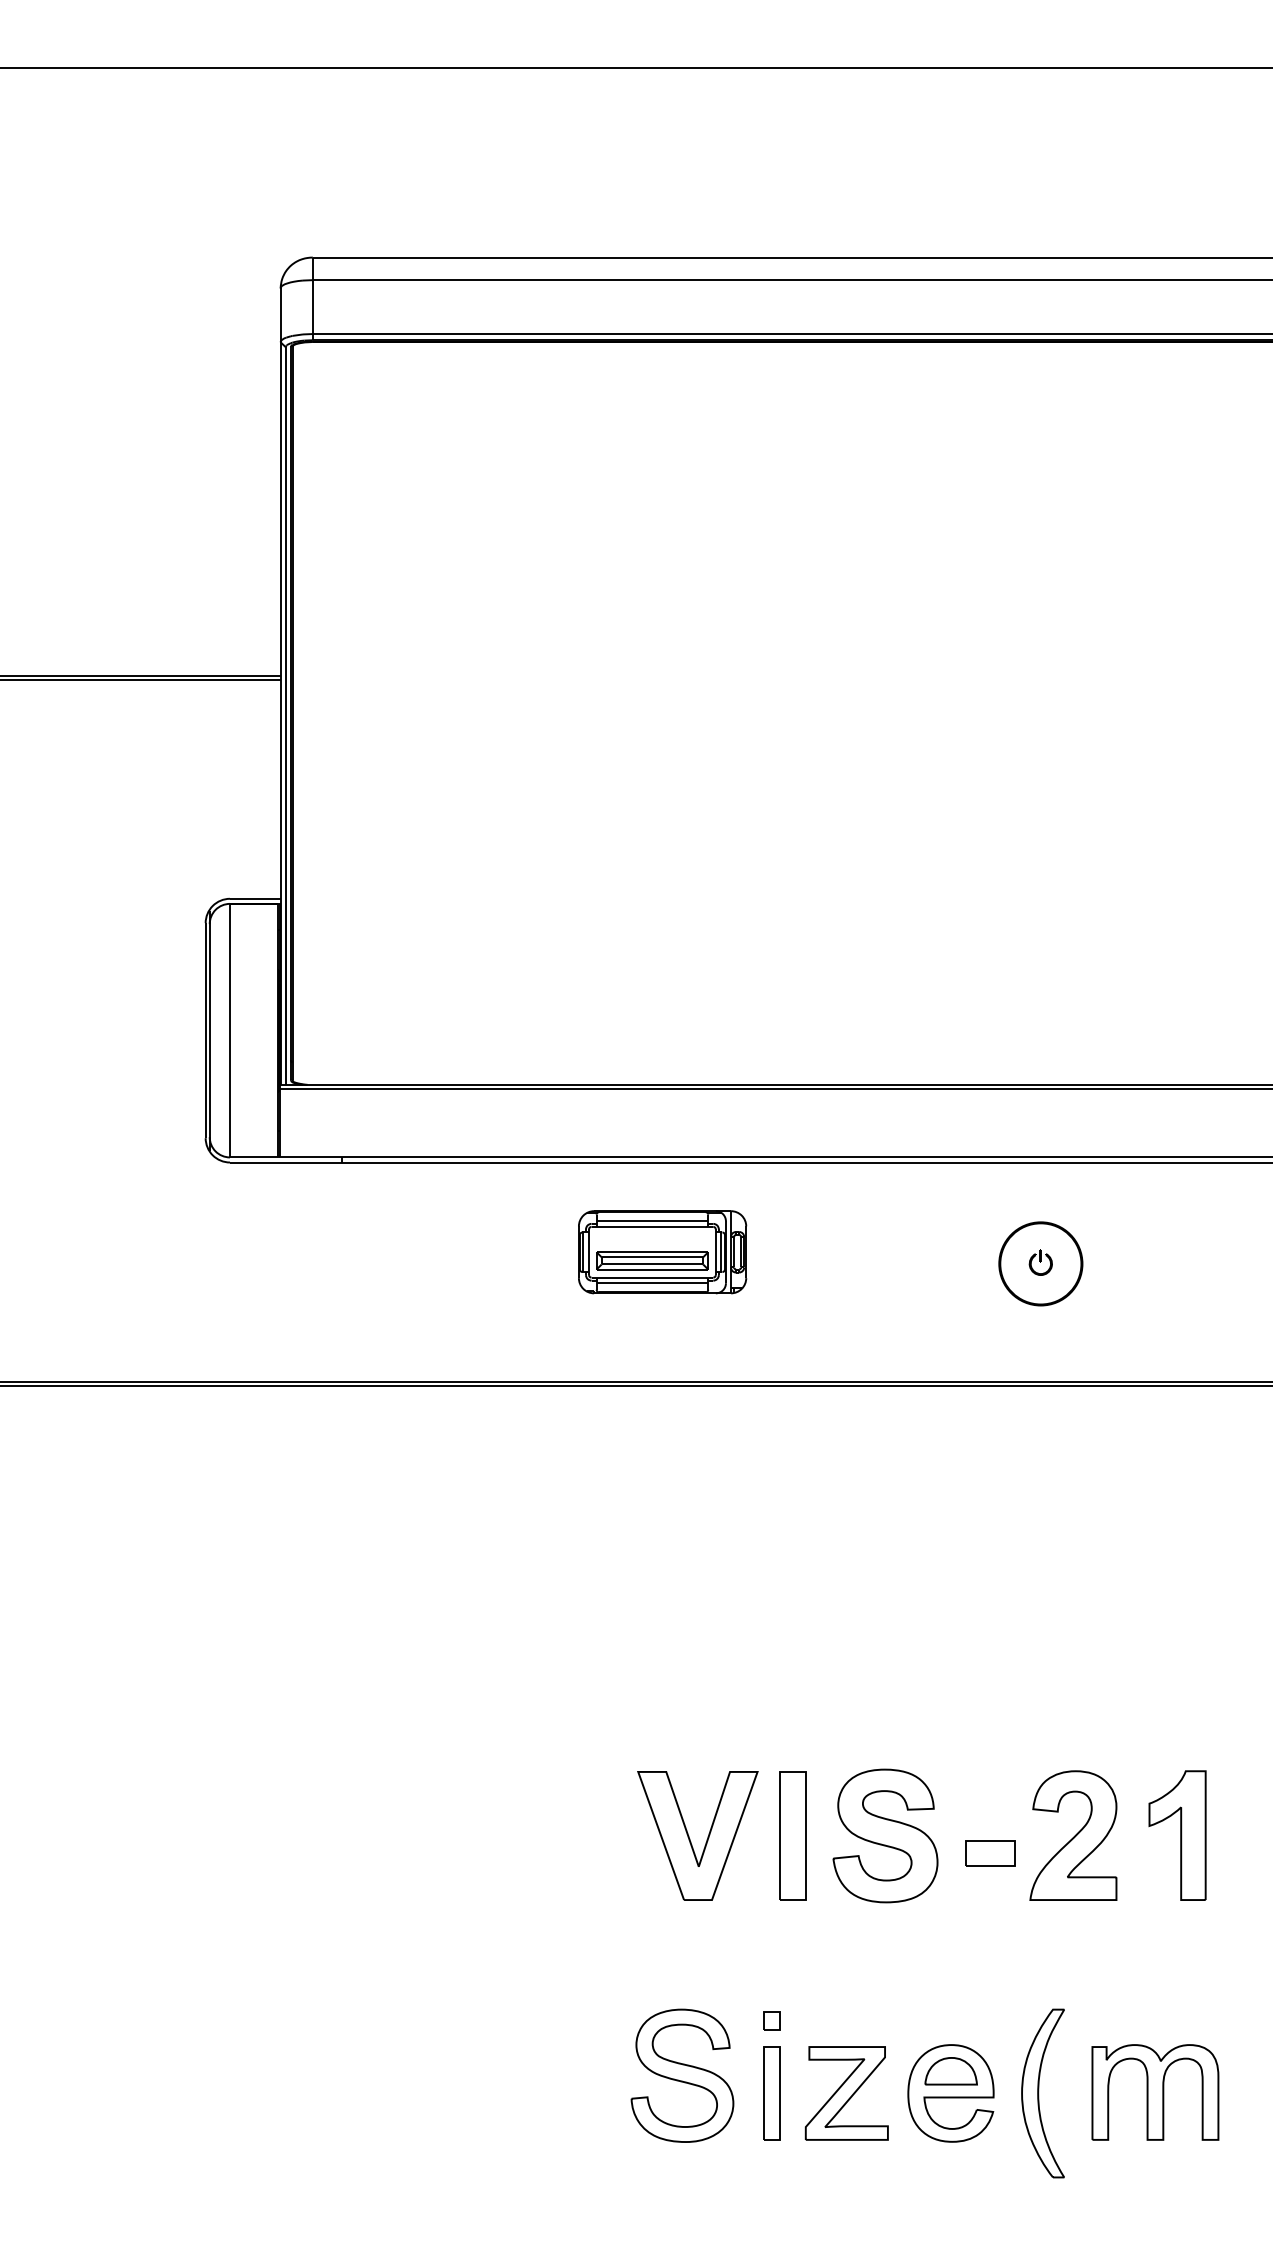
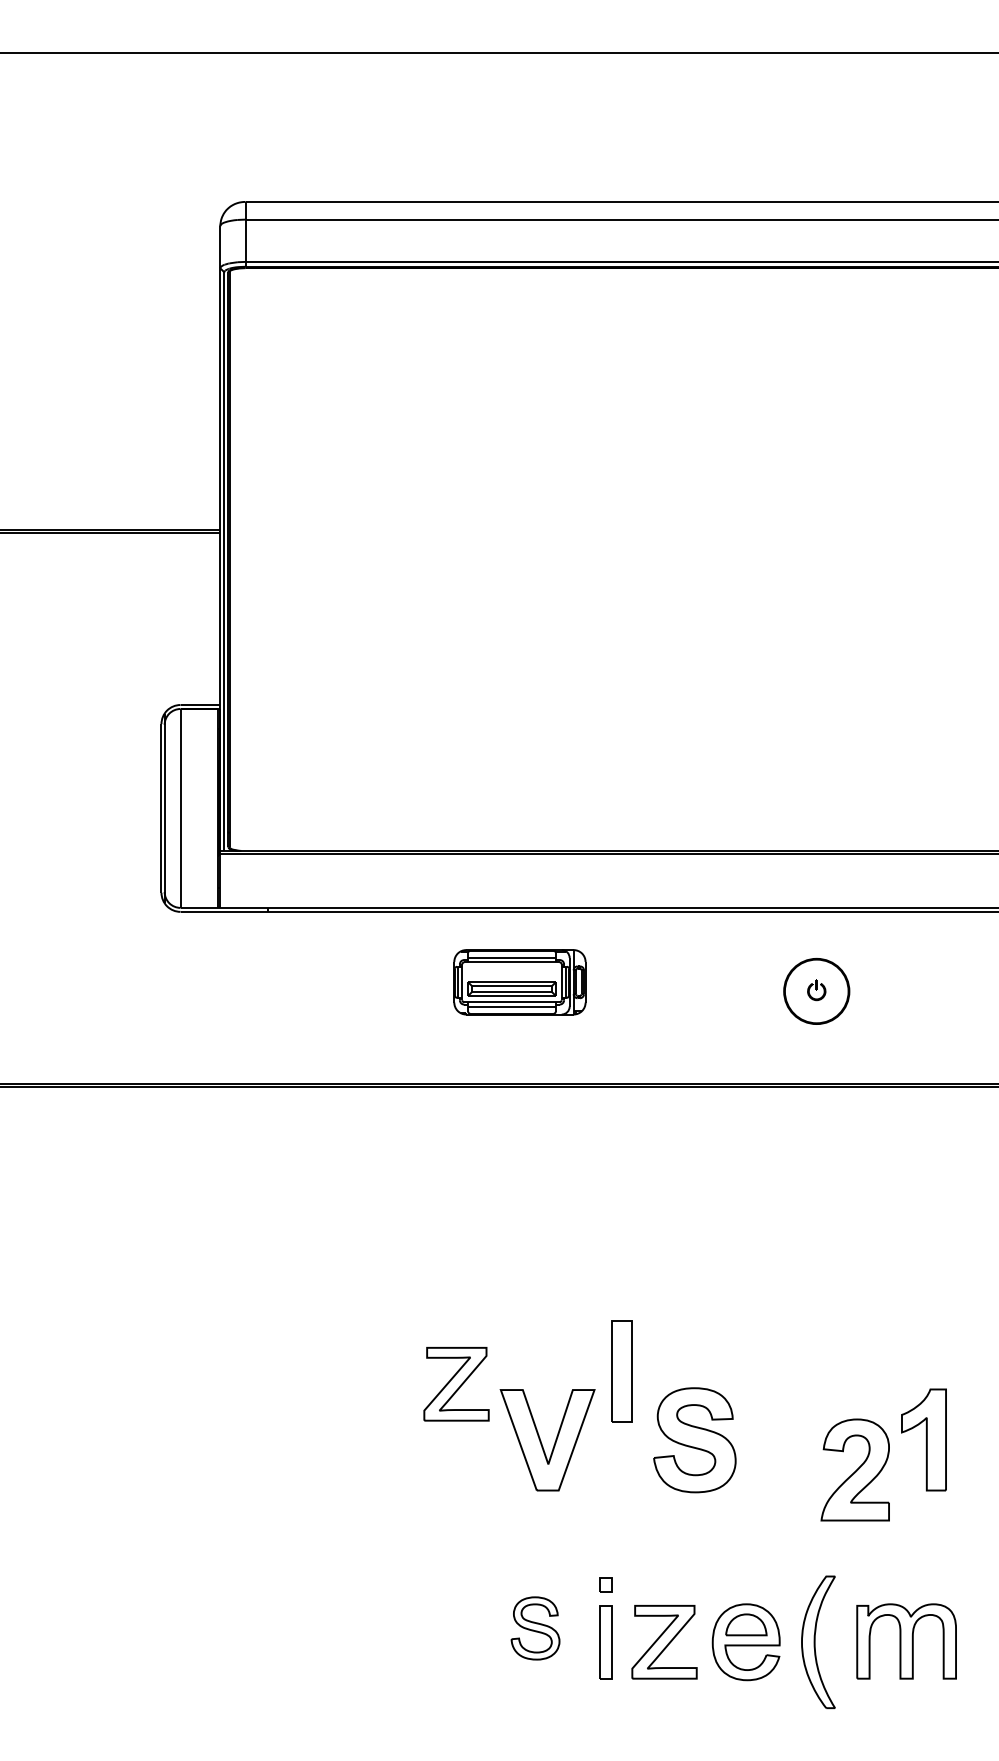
part: (581, 1764) -> (456, 1384), added
part: (1072, 1835) -> (854, 1469), moved
part: (792, 1836) -> (621, 1371), moved
part: (989, 1852) -> (776, 1453), removed
part: (682, 2075) -> (535, 1628), size x0.6

